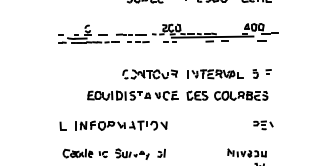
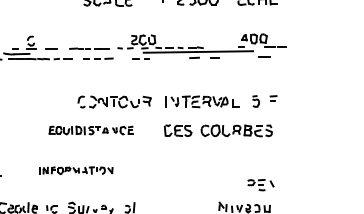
part: (132, 95) -> (90, 130), size x0.7
part: (121, 125) -> (76, 170), size x0.6
part: (263, 125) -> (261, 185), moved

